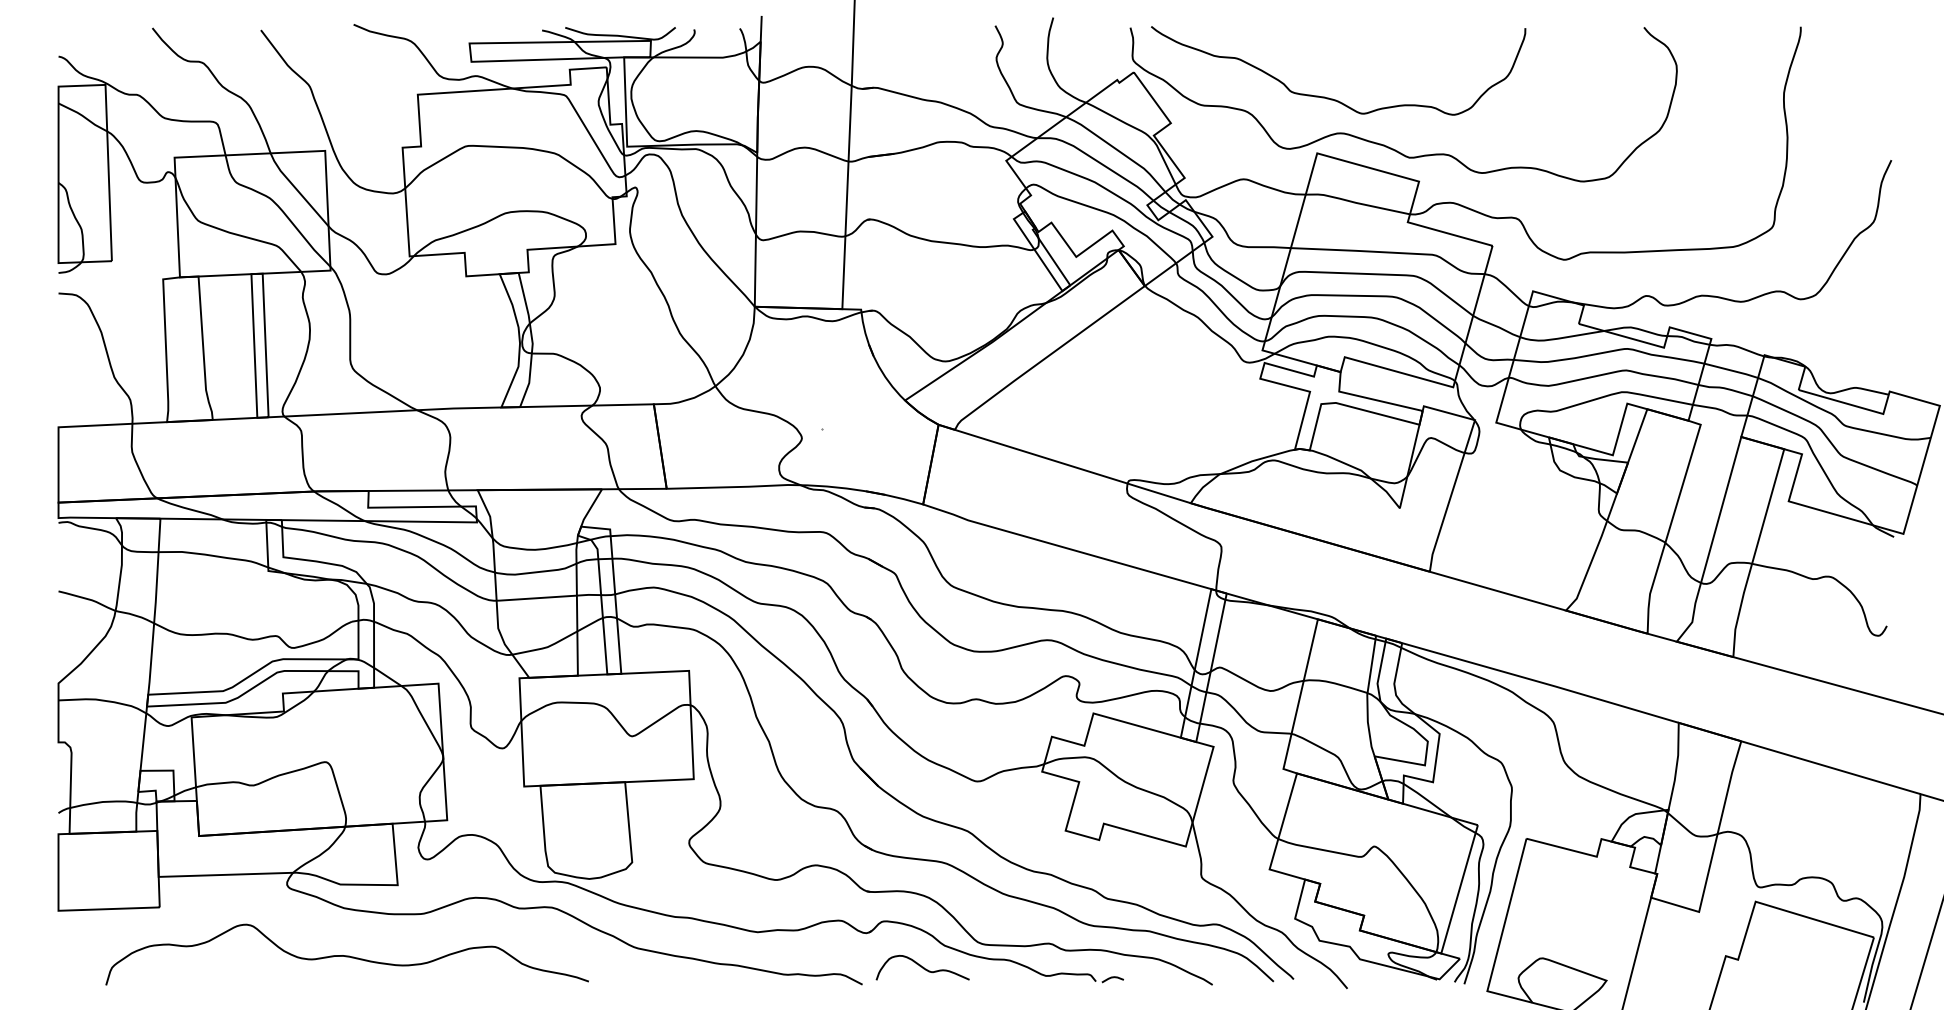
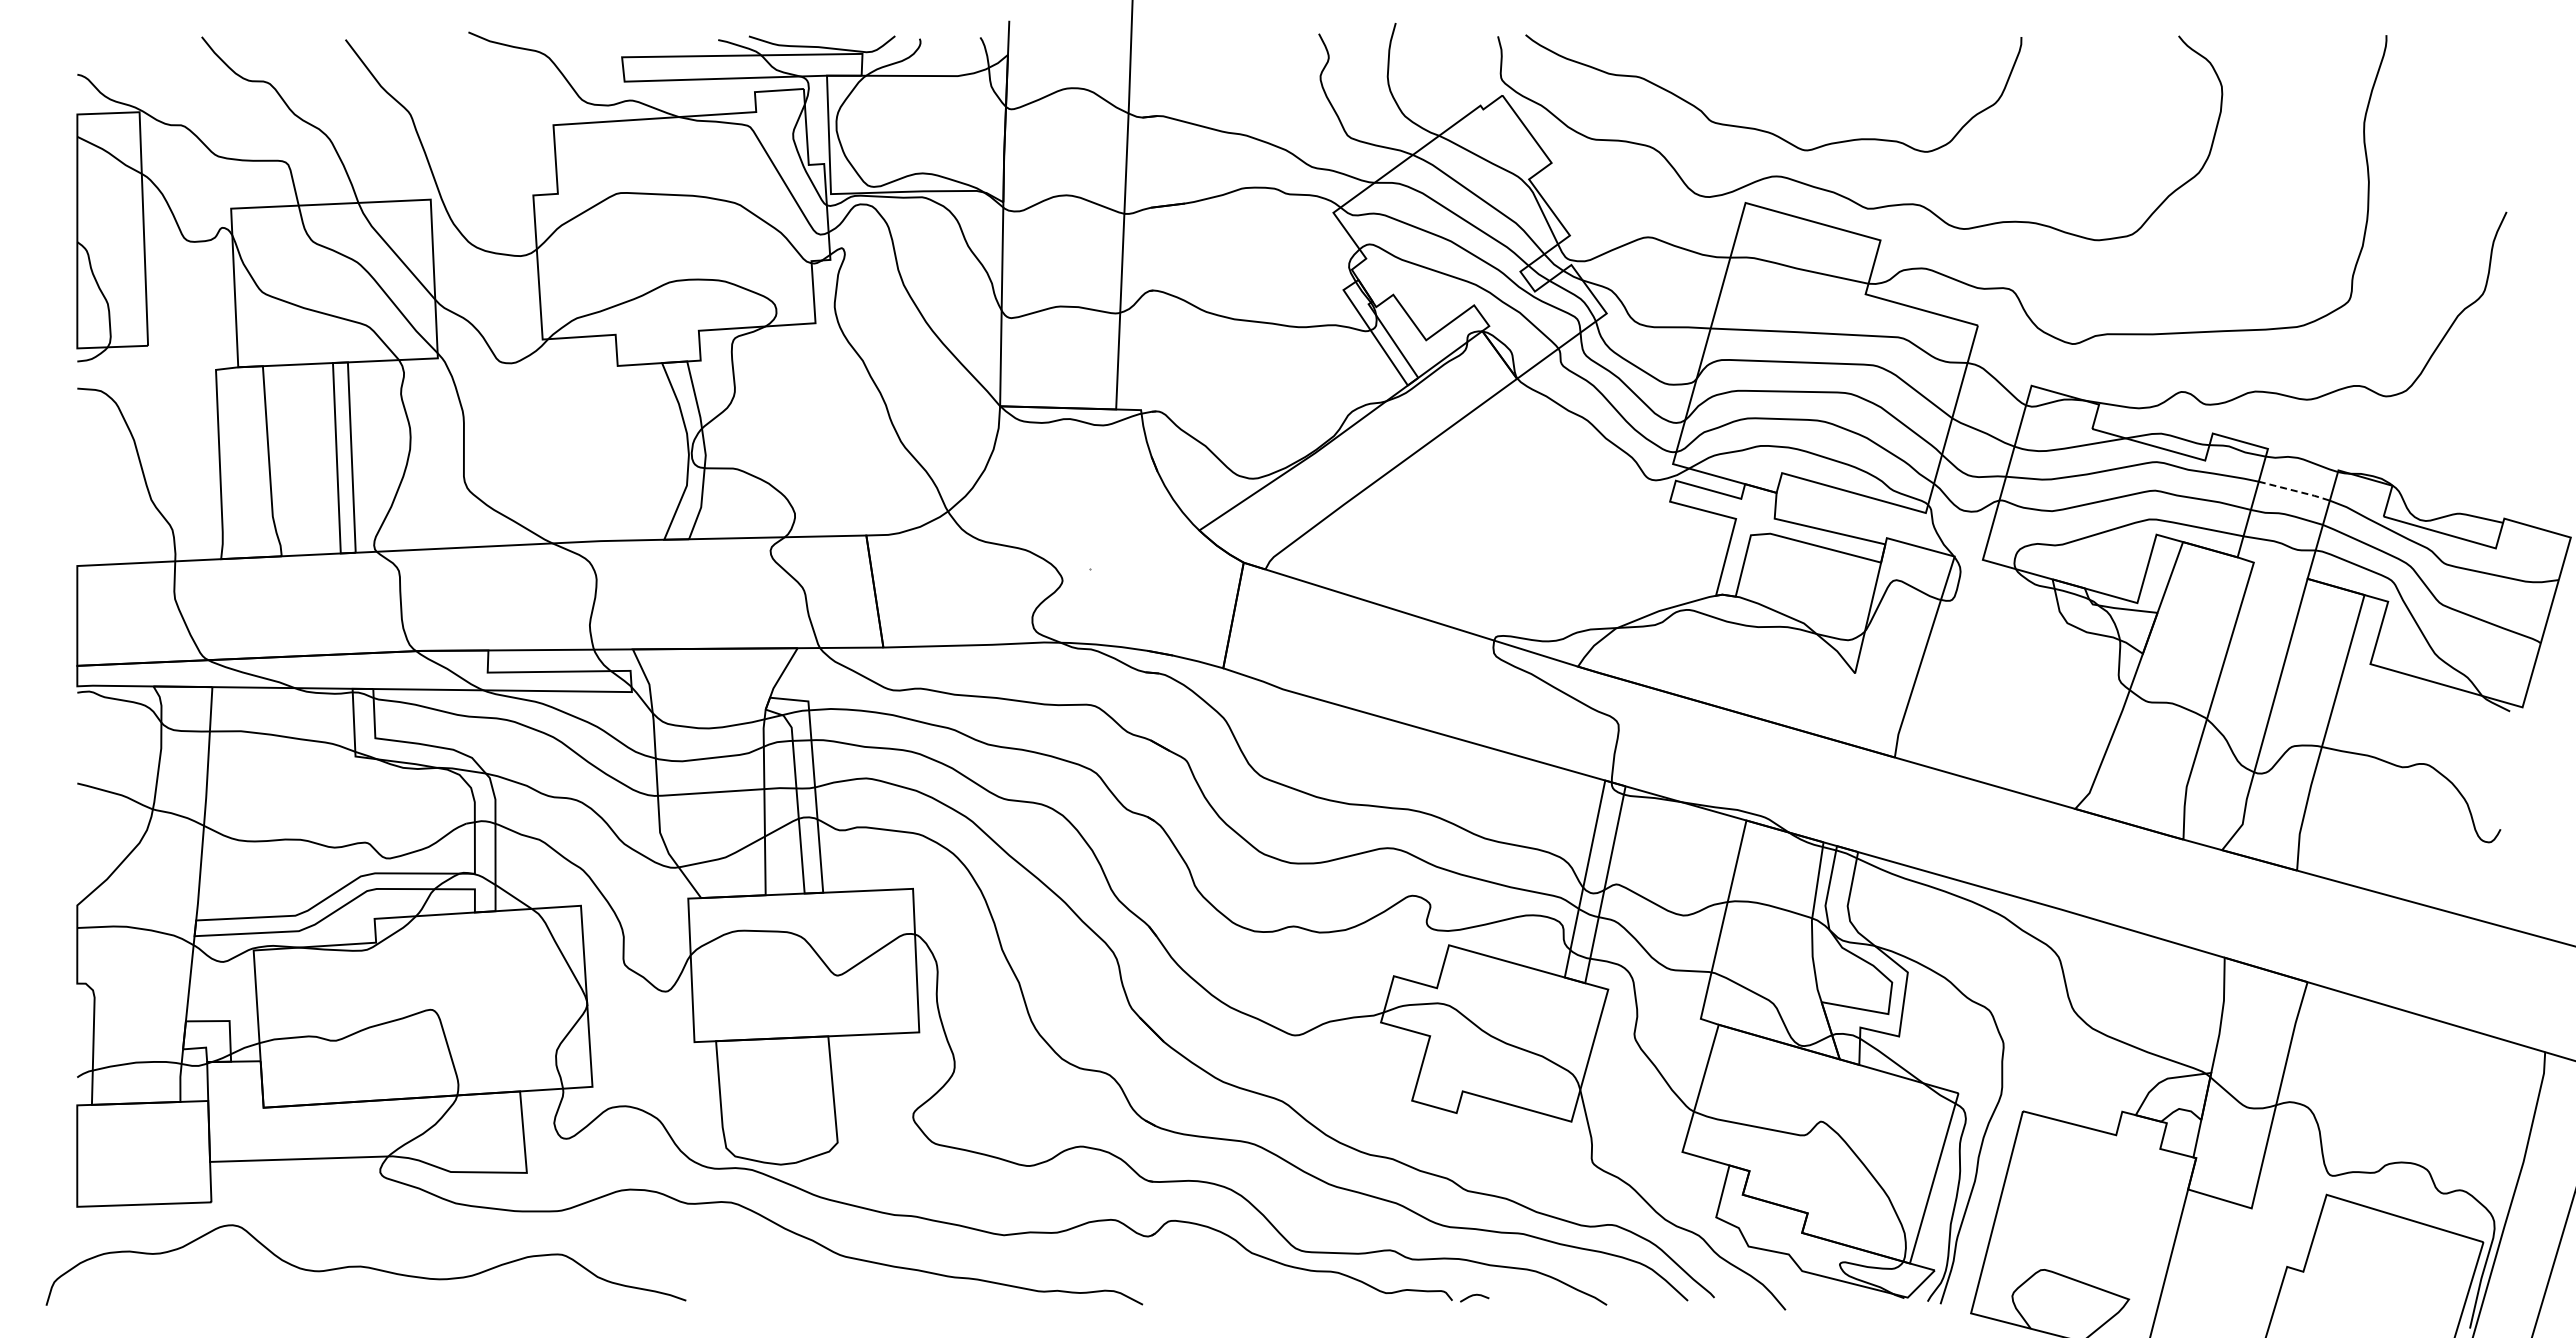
line: (1732, 370) -> (2295, 490), solid -> dashed
curve: (346, 955) -> (365, 1266), moved
curve: (922, 967) -> (1222, 1281), removed

